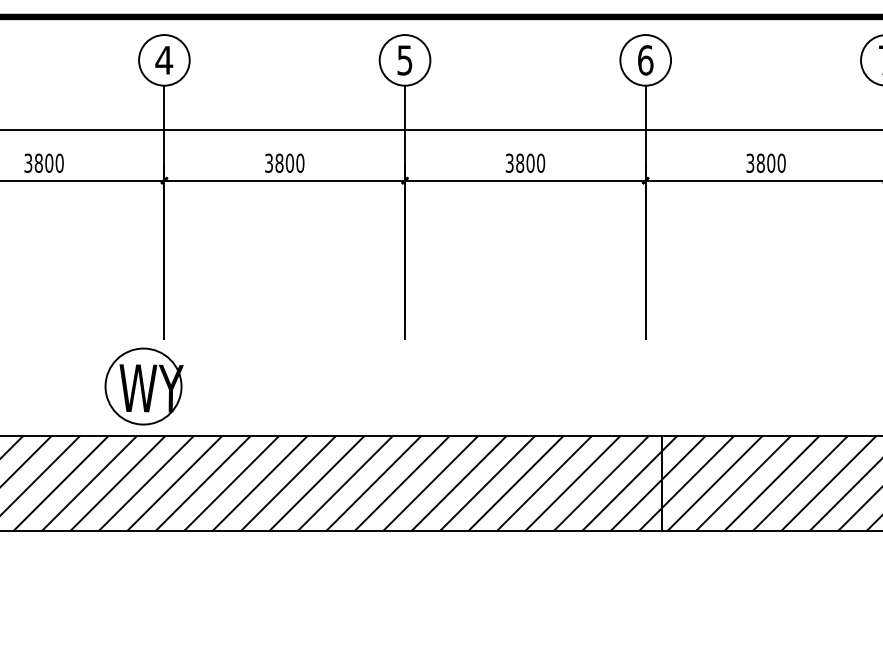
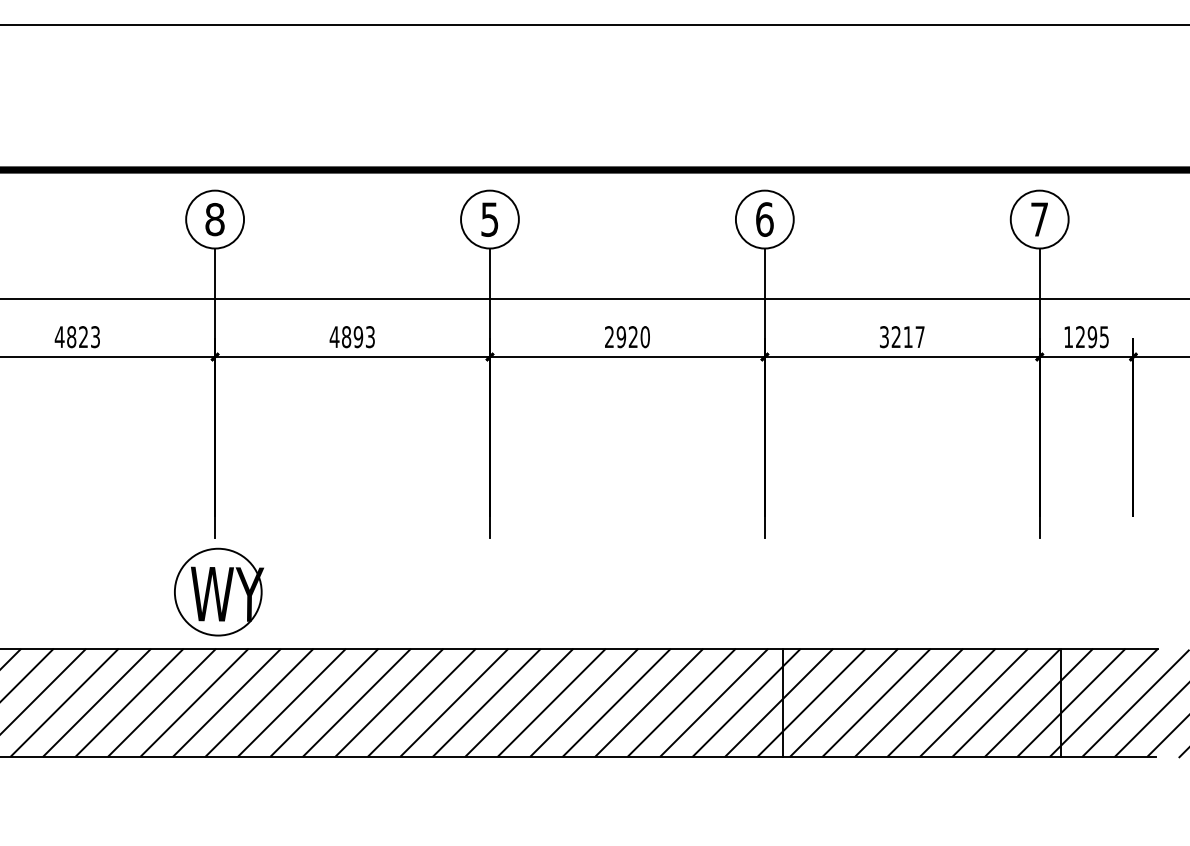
text: (163, 60) -> (214, 219), 4 -> 8
text: (43, 163) -> (77, 337), 3800 -> 4823
text: (284, 163) -> (352, 337), 3800 -> 4893
text: (520, 163) -> (621, 337), 3800 -> 2920
text: (770, 163) -> (907, 337), 3800 -> 3217
part: (143, 385) -> (218, 591), moved

